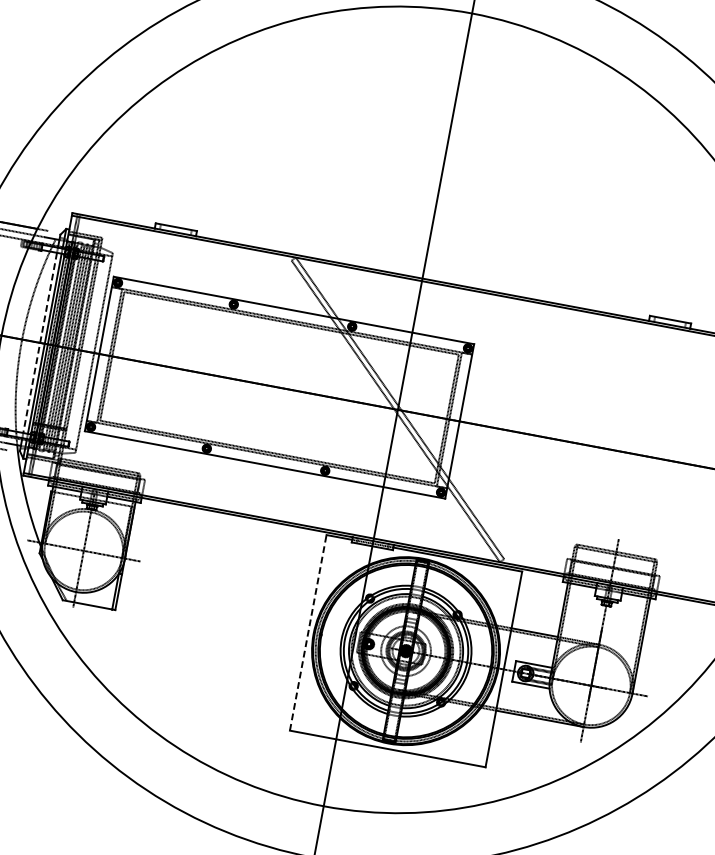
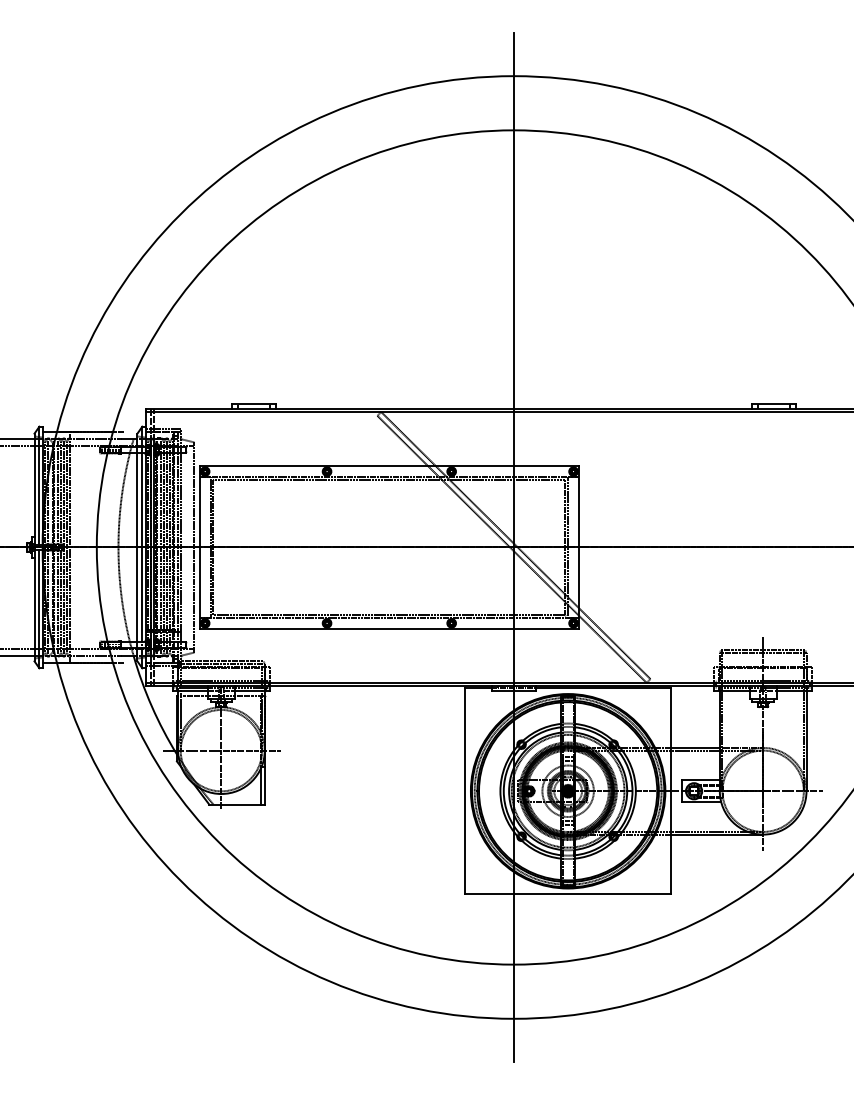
line: (40, 342) -> (137, 547), dashed -> solid
line: (308, 633) -> (465, 791), dashed -> solid

